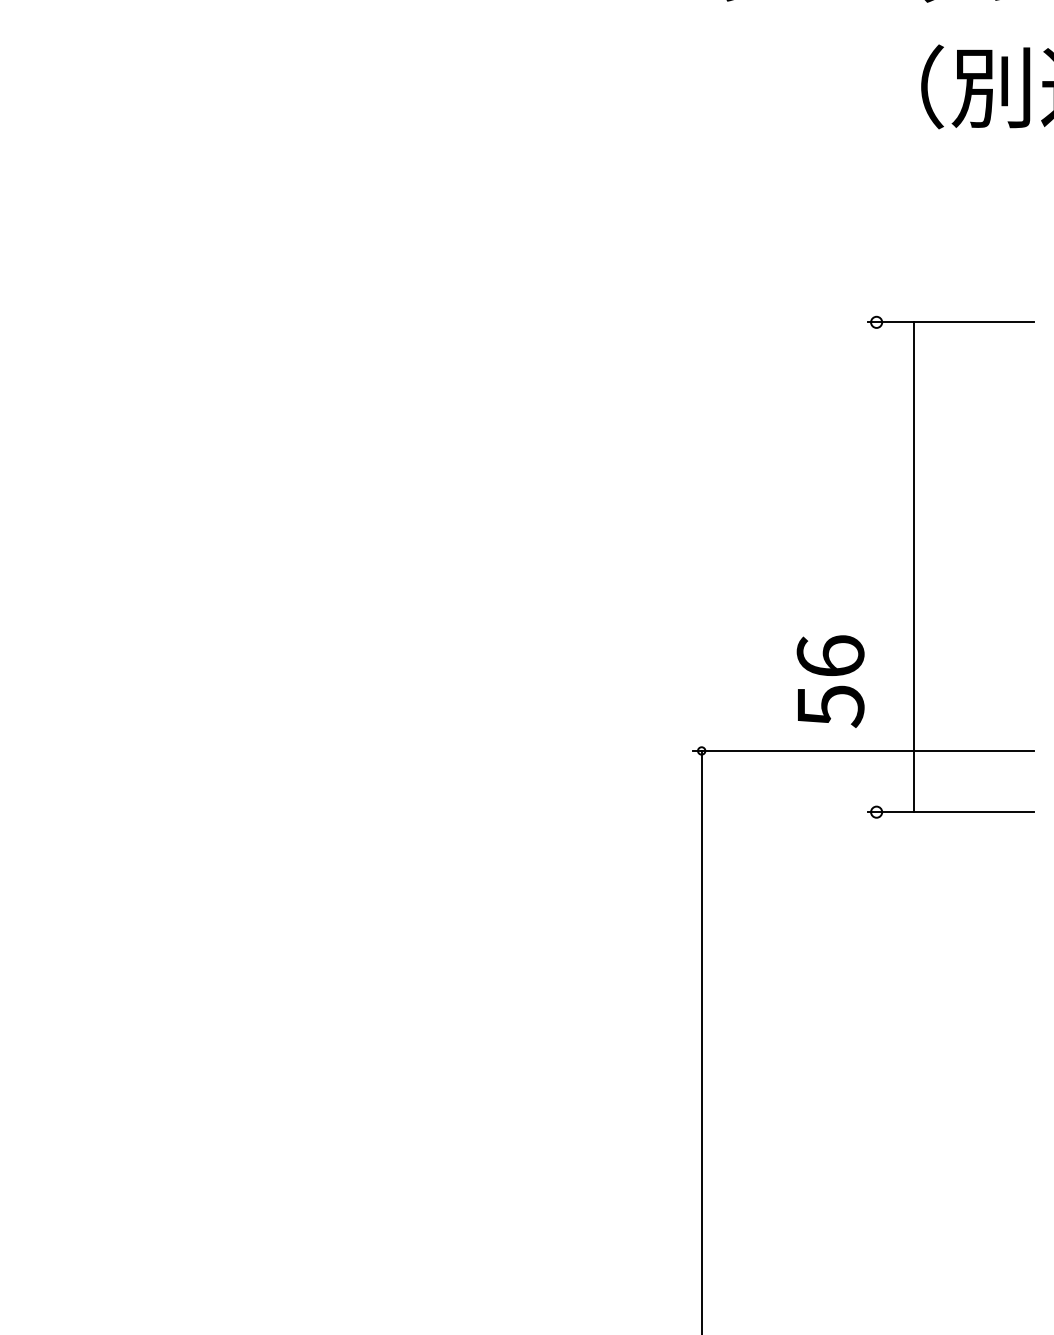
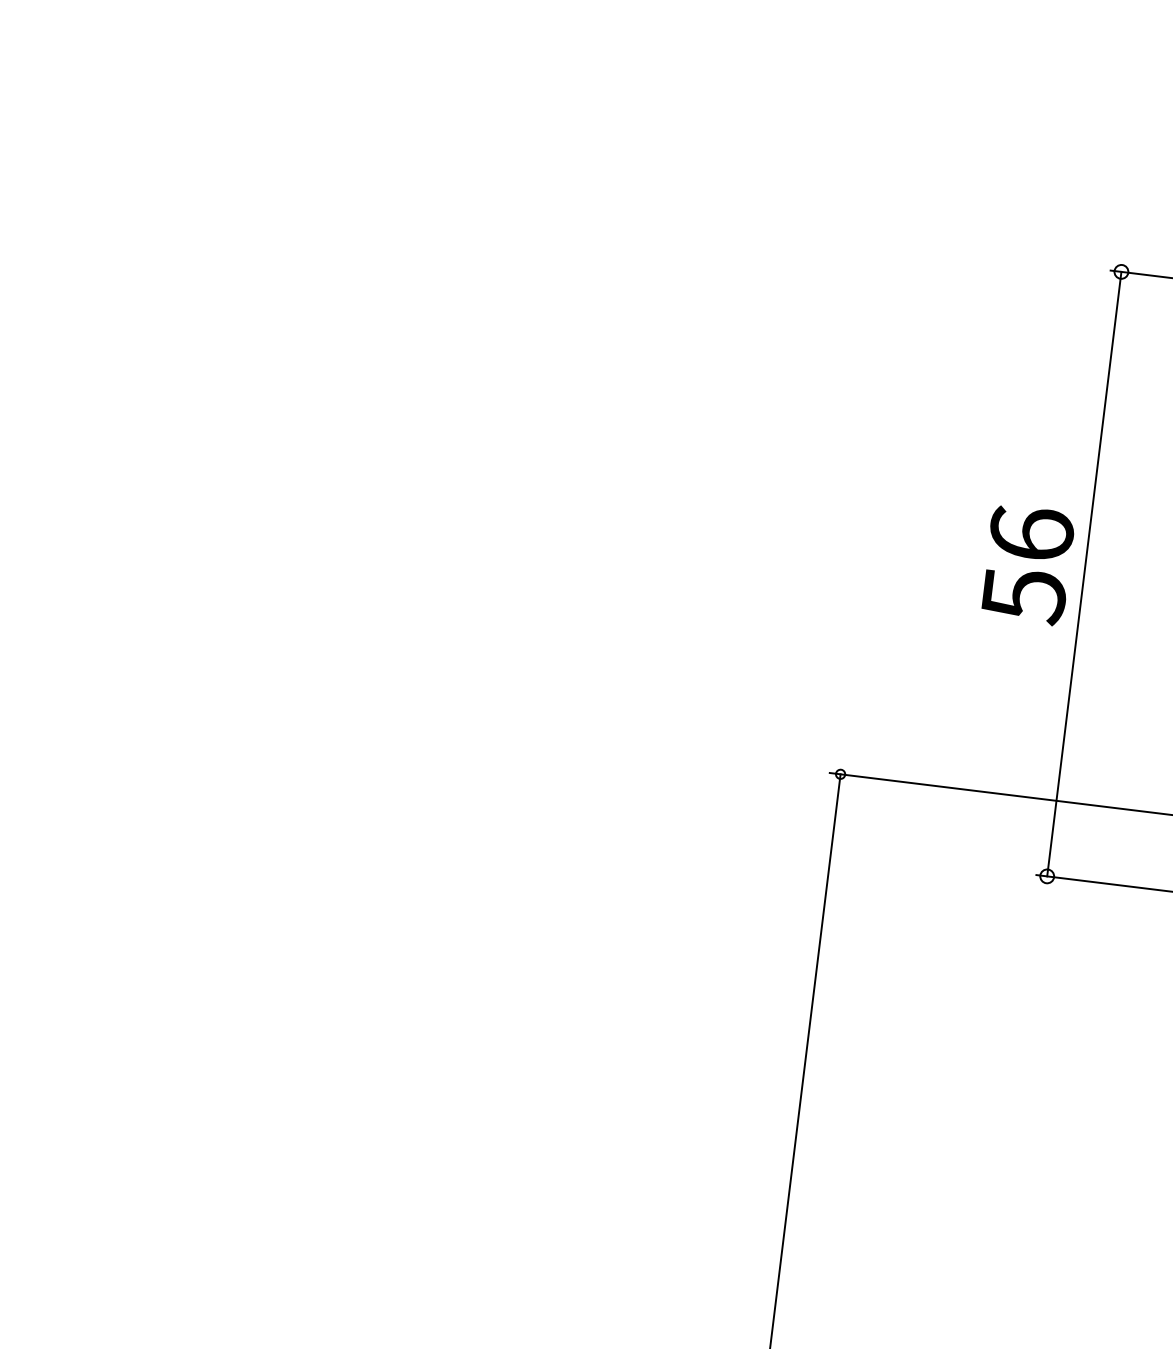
line: (913, 567) -> (1084, 574), moved
text: (830, 681) -> (1027, 564), moved

